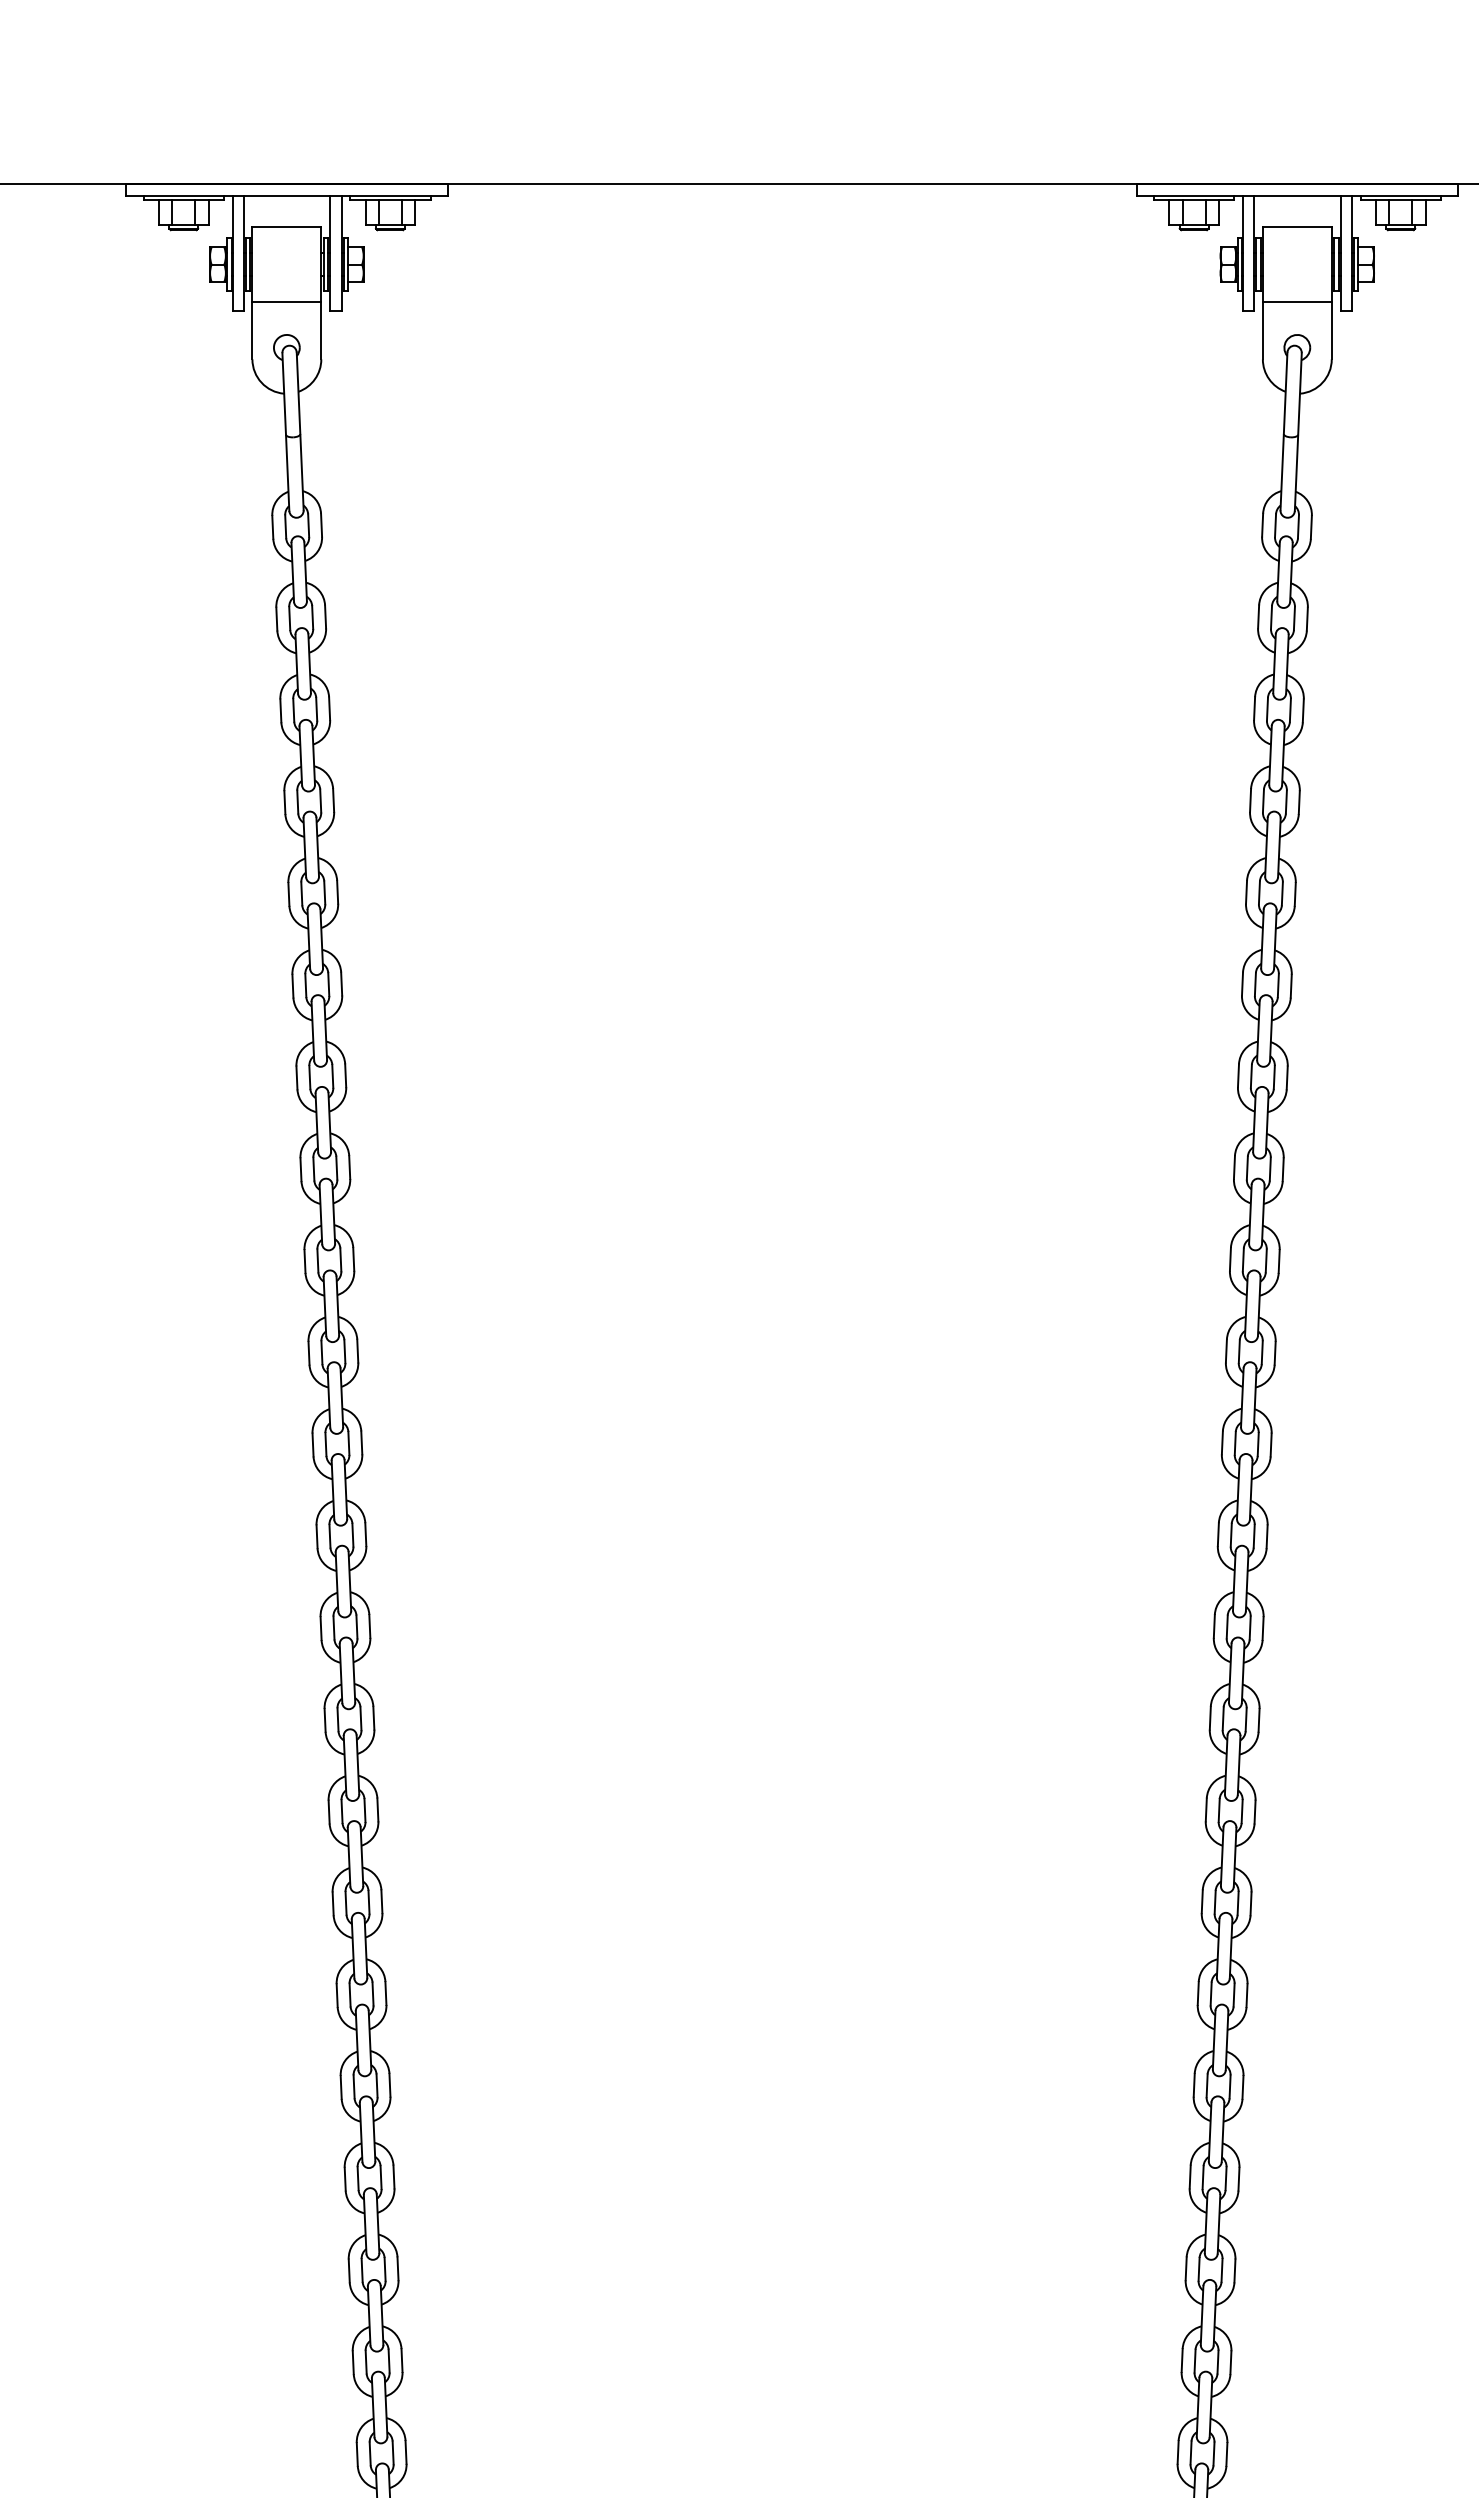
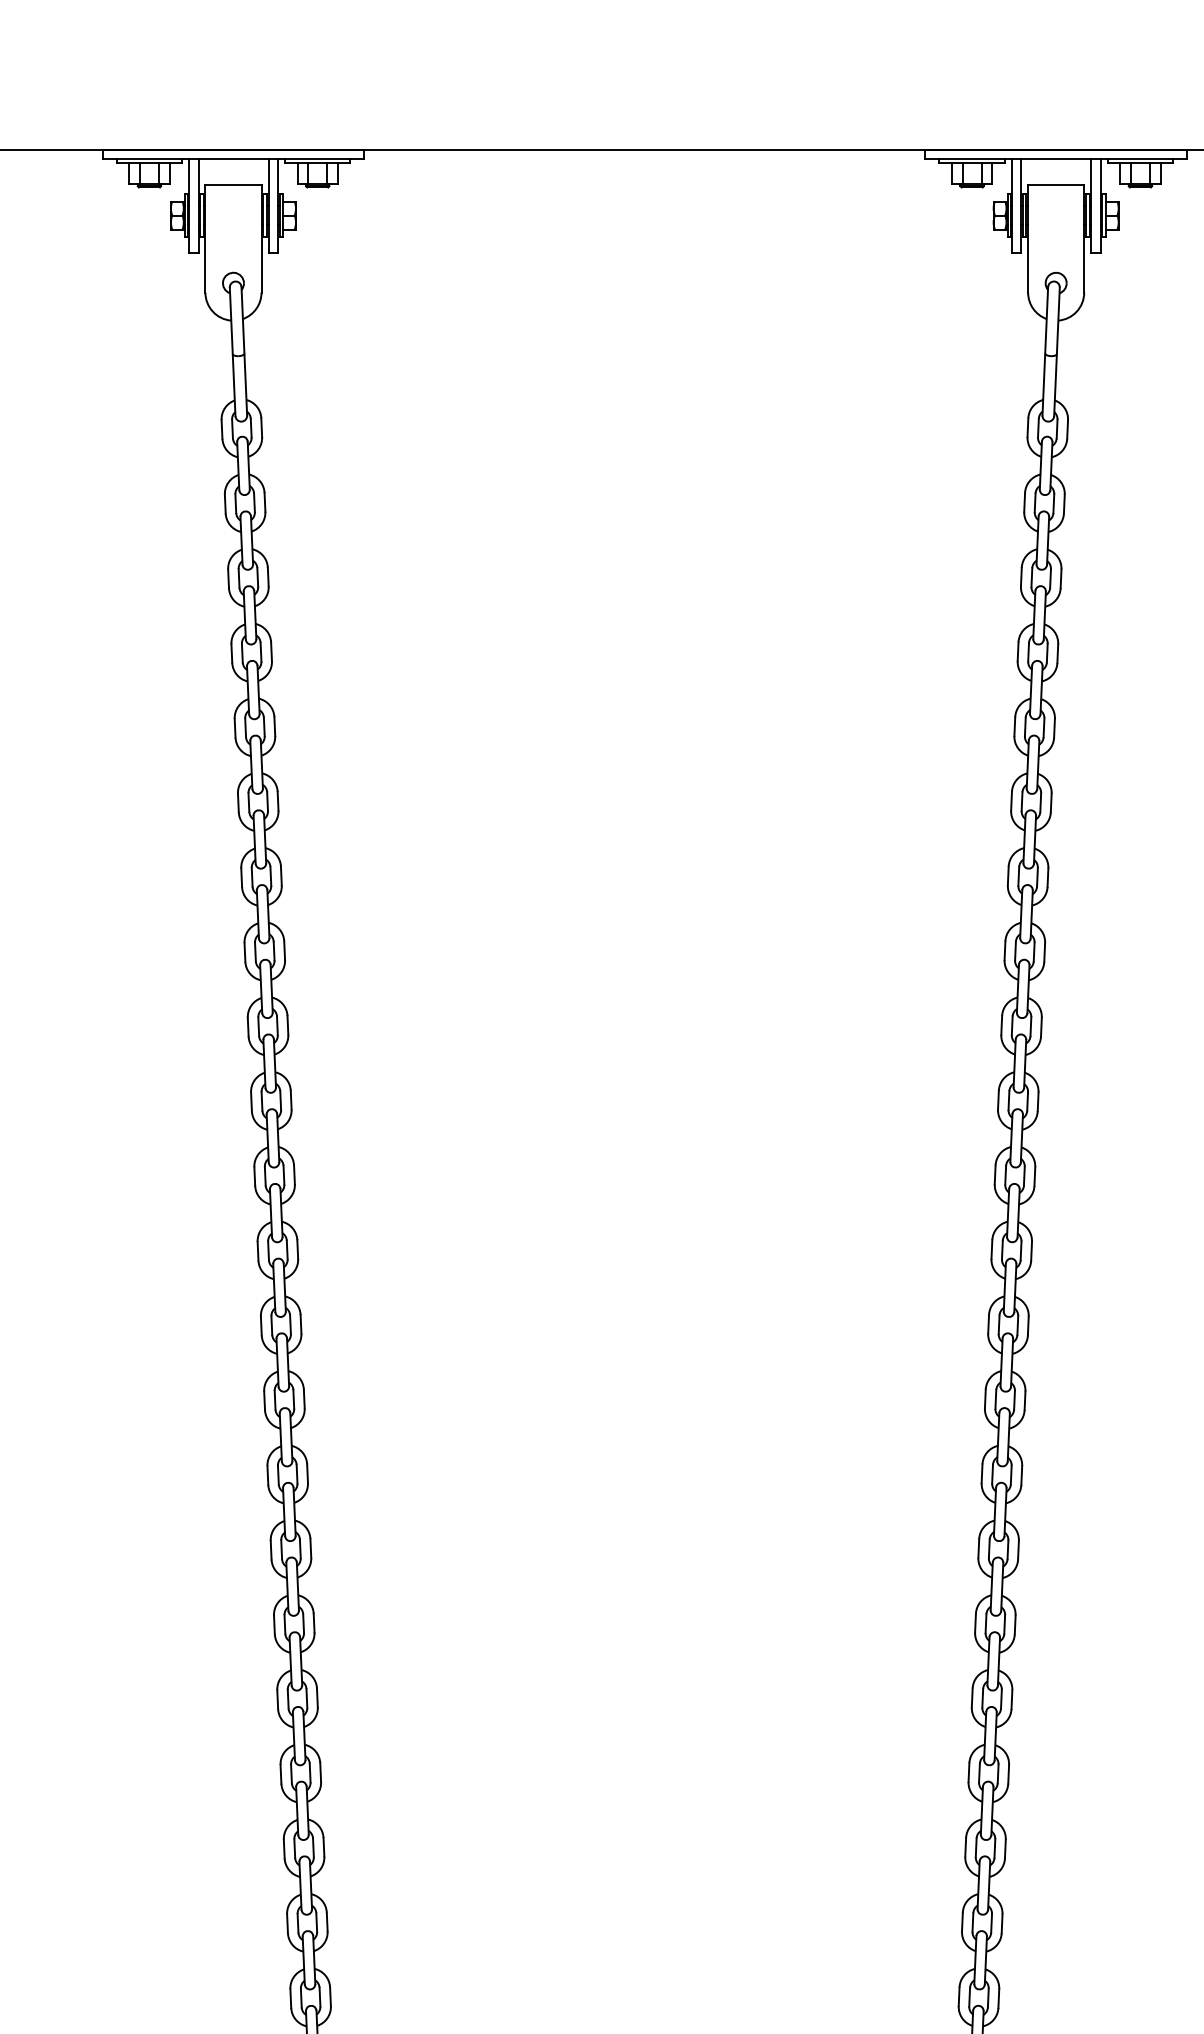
line: (286, 301) -> (233, 245), removed
line: (1296, 301) -> (1055, 245), removed

